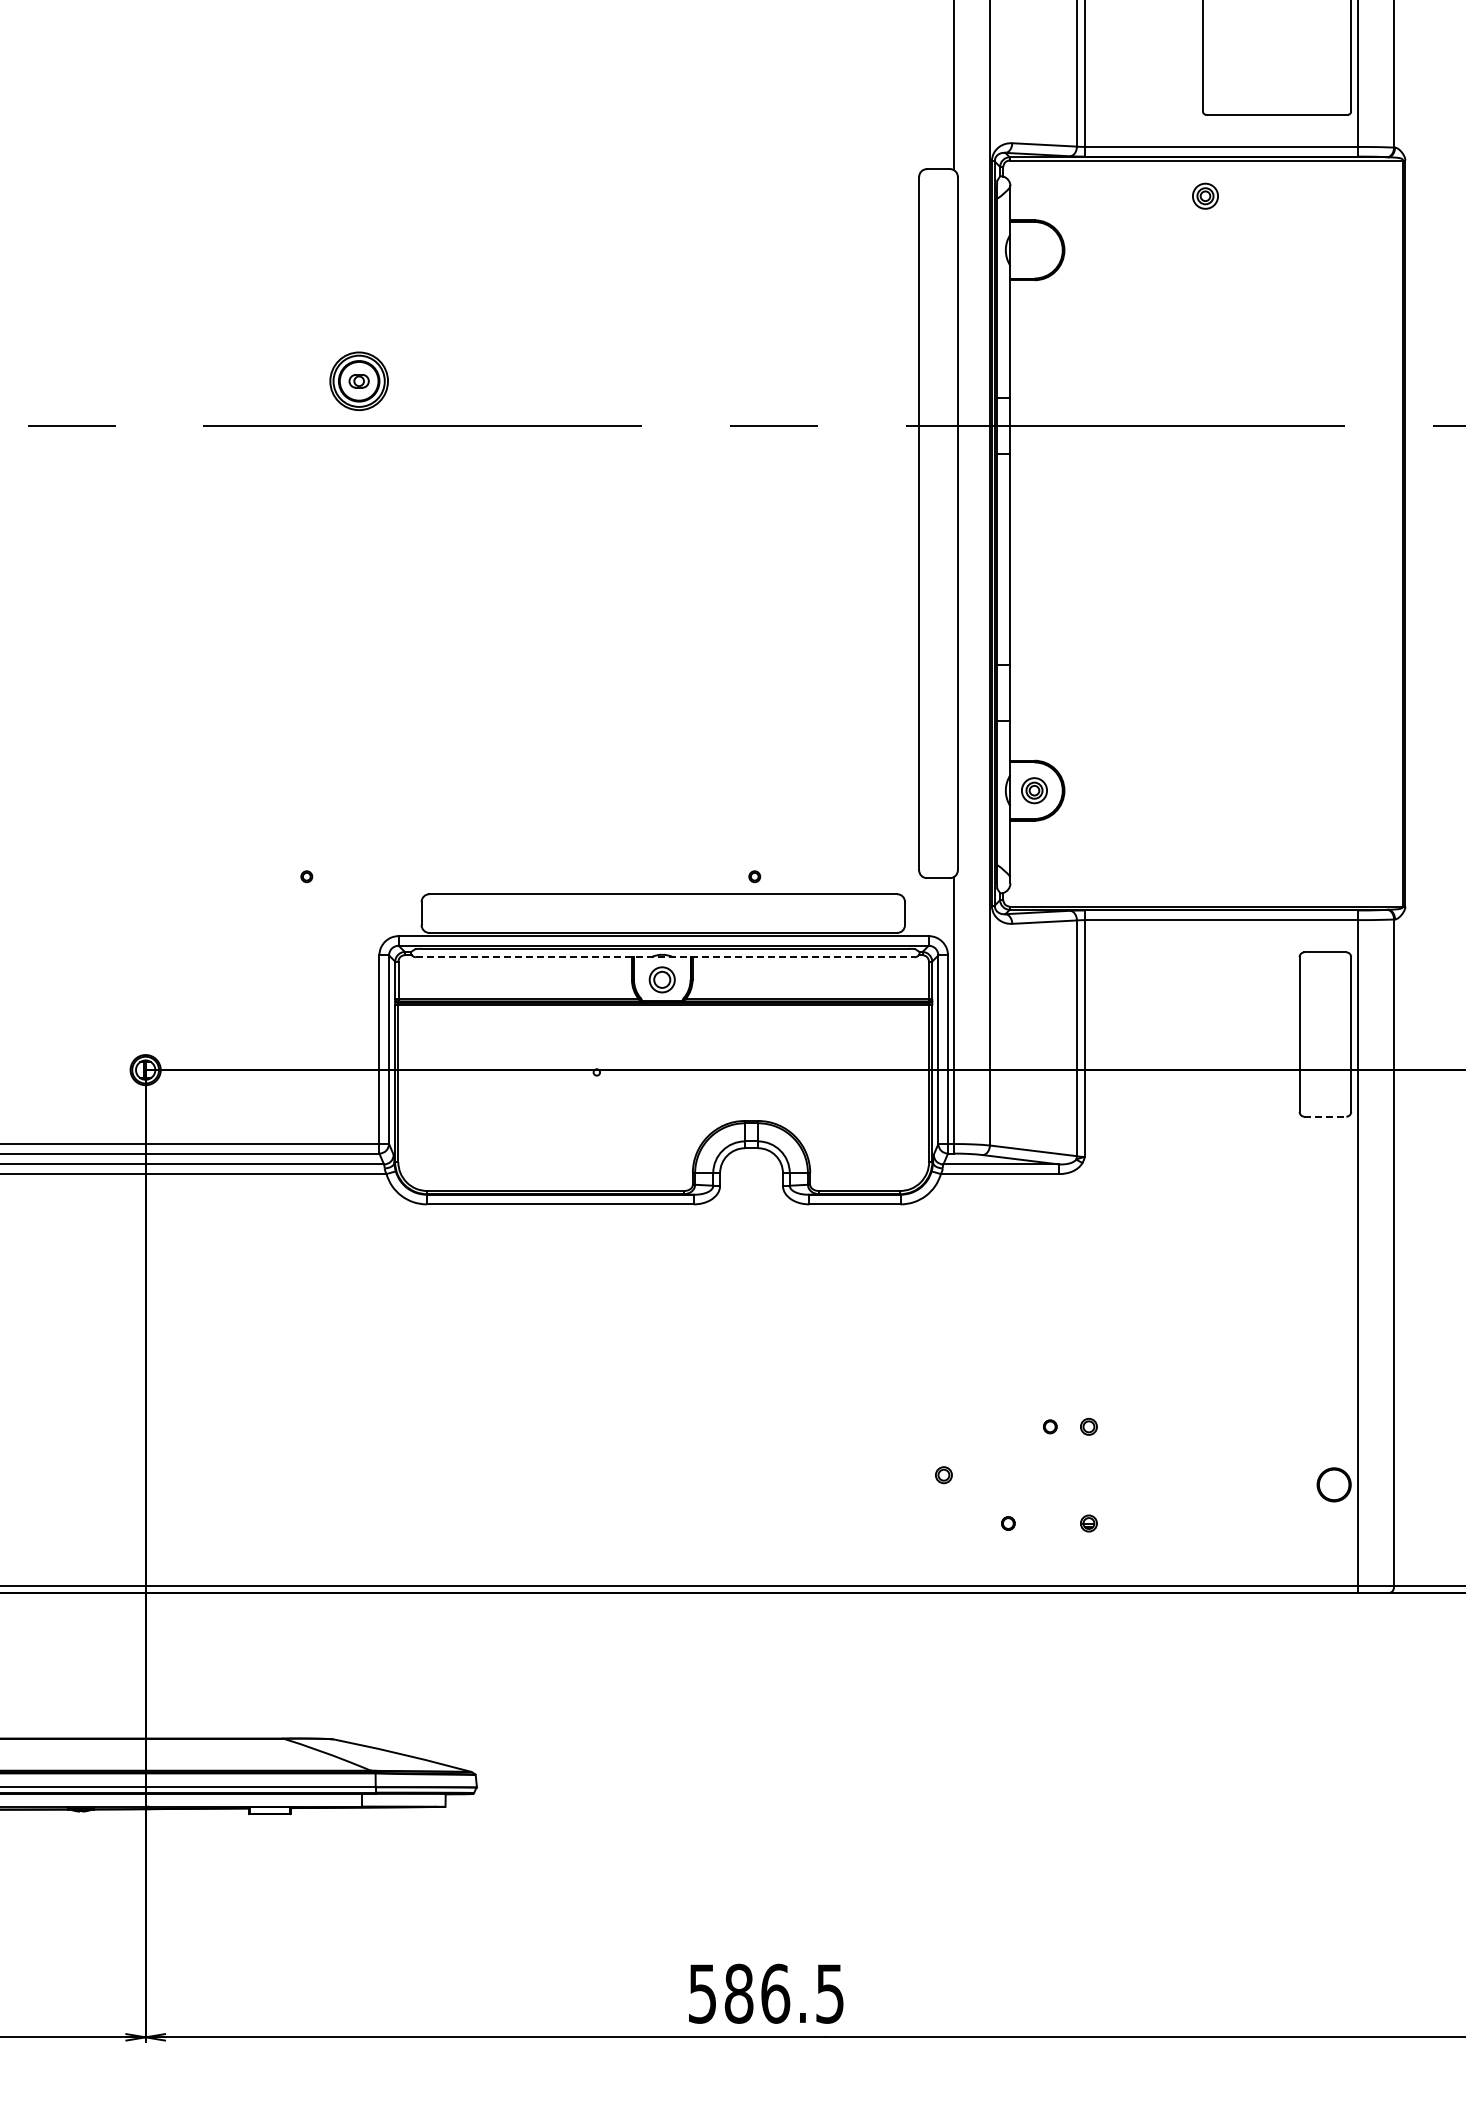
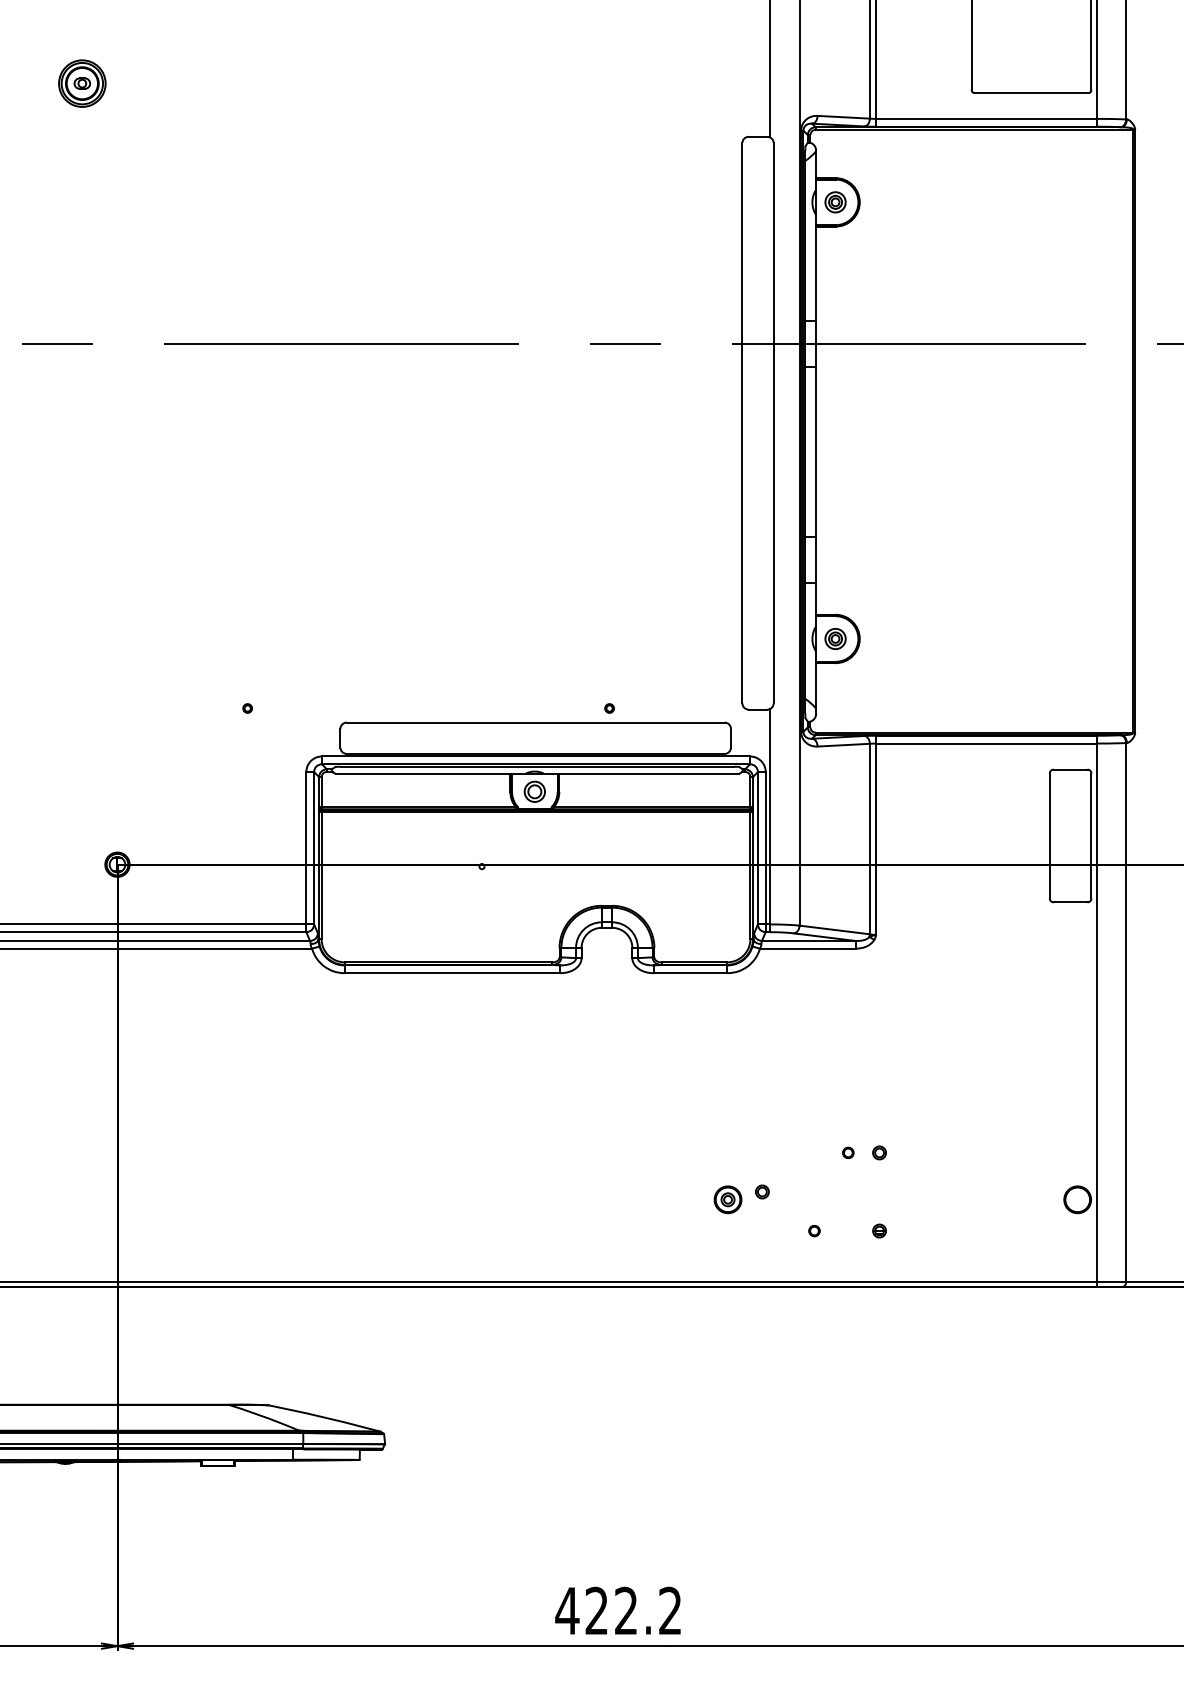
part: (1205, 195) -> (835, 201), moved
part: (358, 380) -> (81, 82), moved
line: (665, 957) -> (537, 773), dashed -> solid
line: (1325, 1116) -> (1070, 902), dashed -> solid
part: (900, 1484) -> (727, 1199), added
text: (765, 1993) -> (618, 1610), 586.5 -> 422.2

